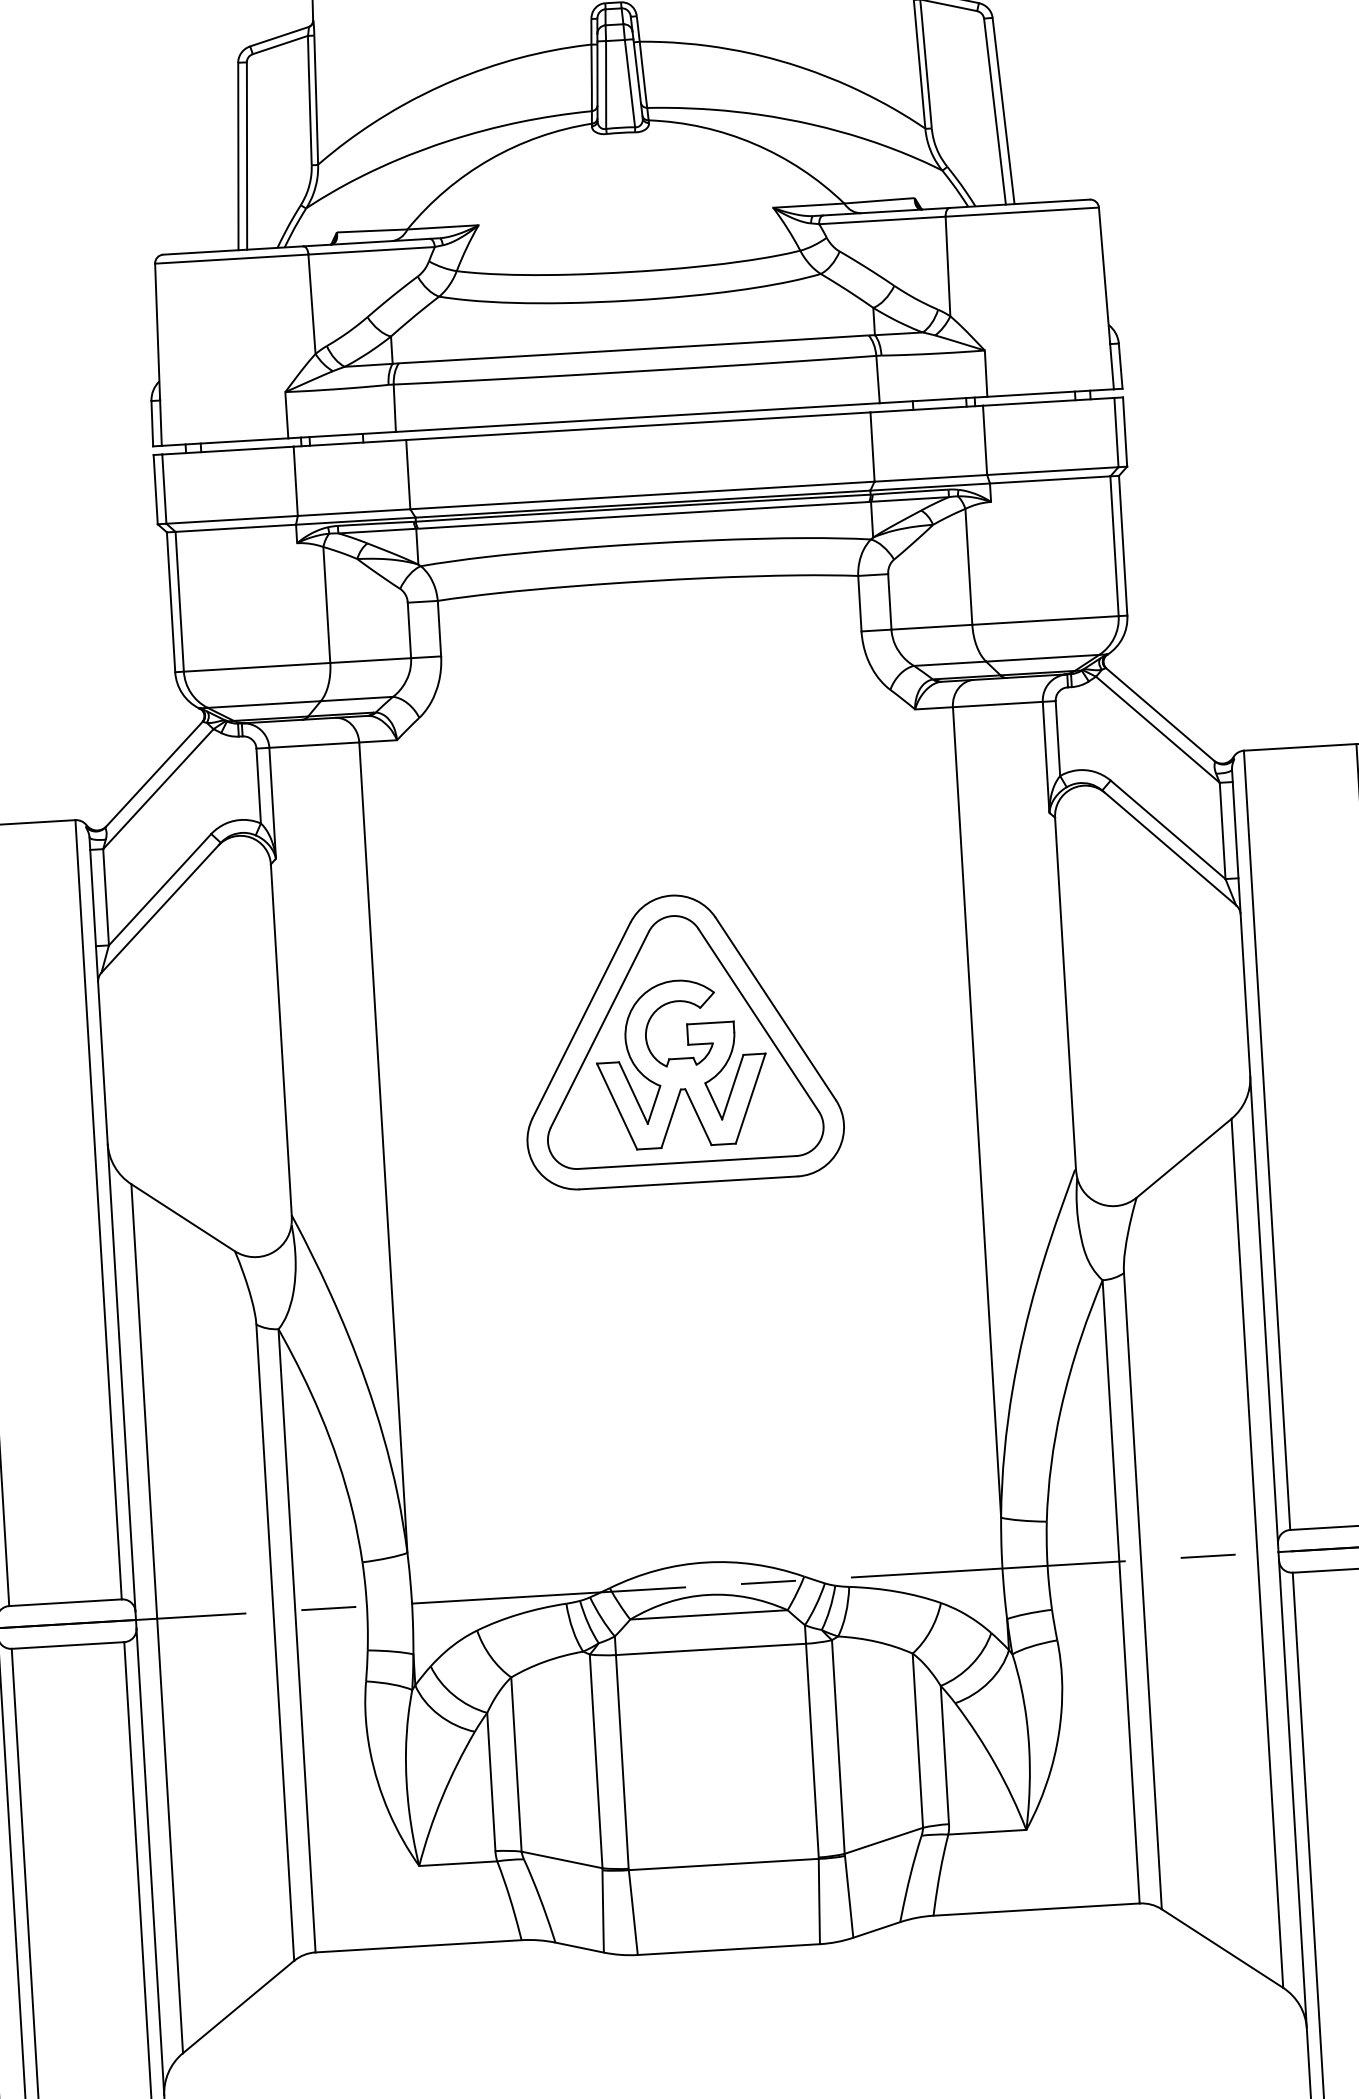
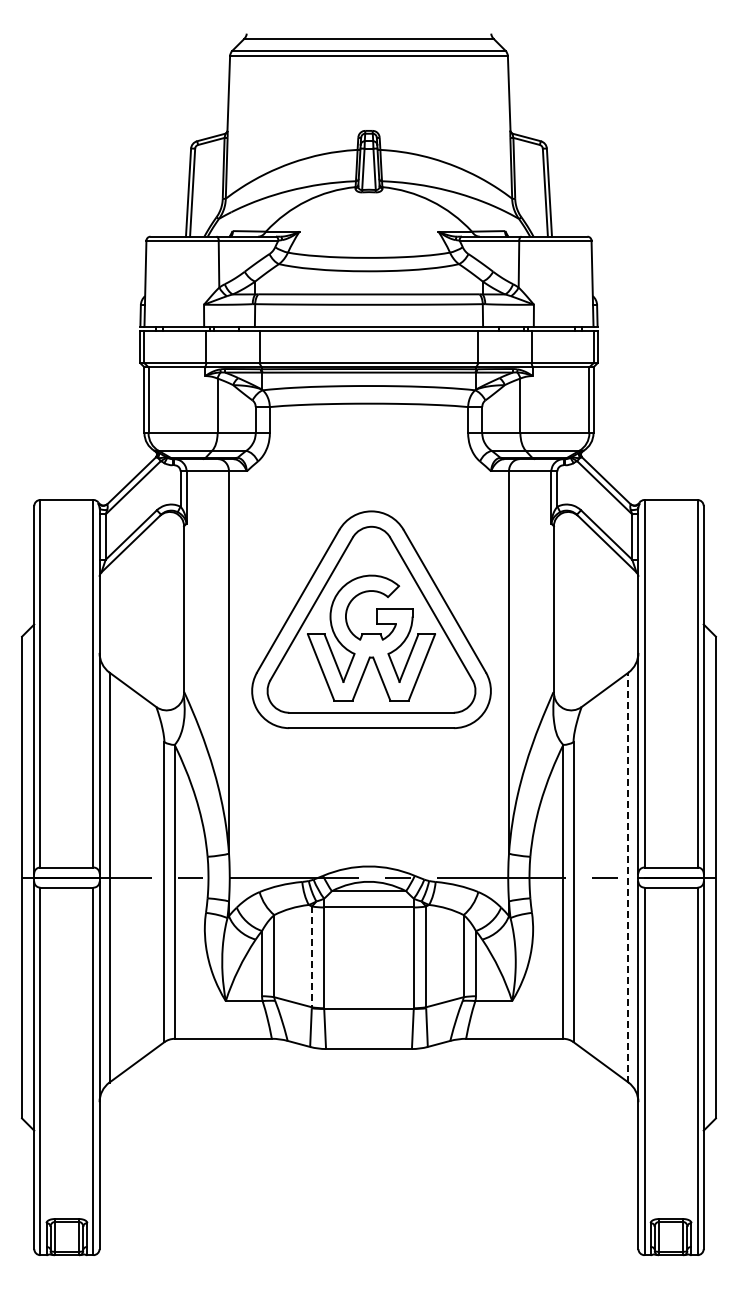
part: (680, 1038) -> (371, 619), size x1.6
line: (1257, 1553) -> (628, 877), solid -> dashed
line: (595, 1762) -> (311, 957), solid -> dashed

